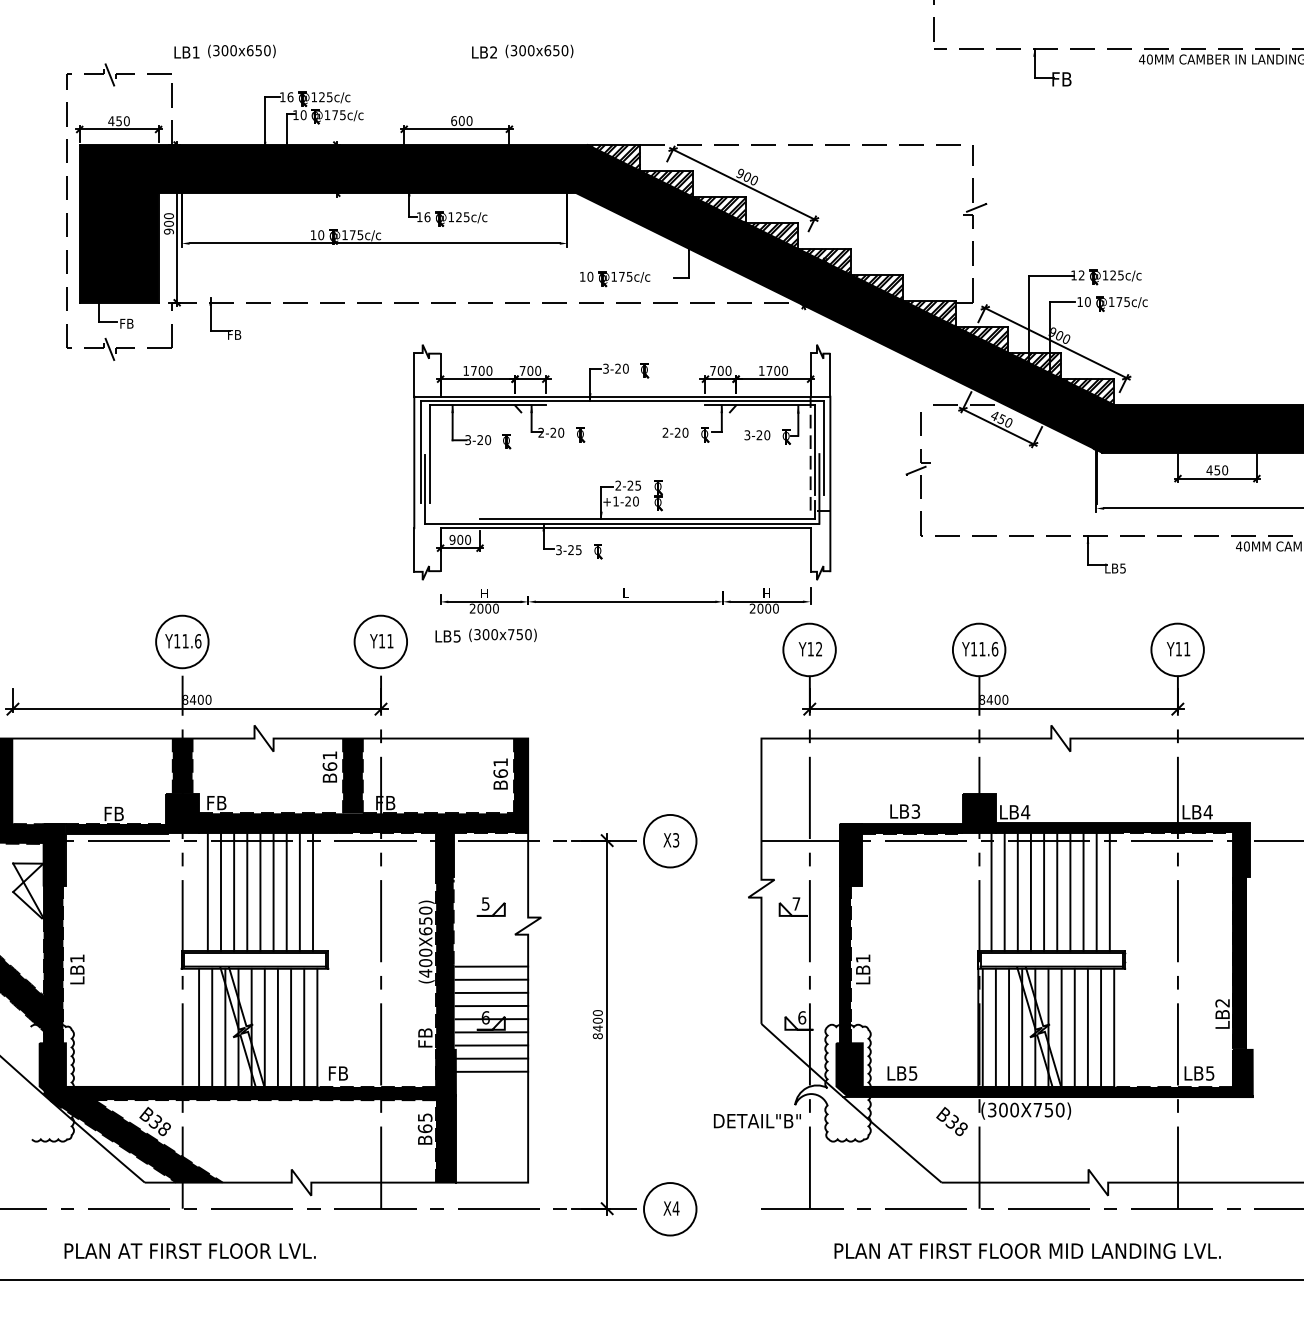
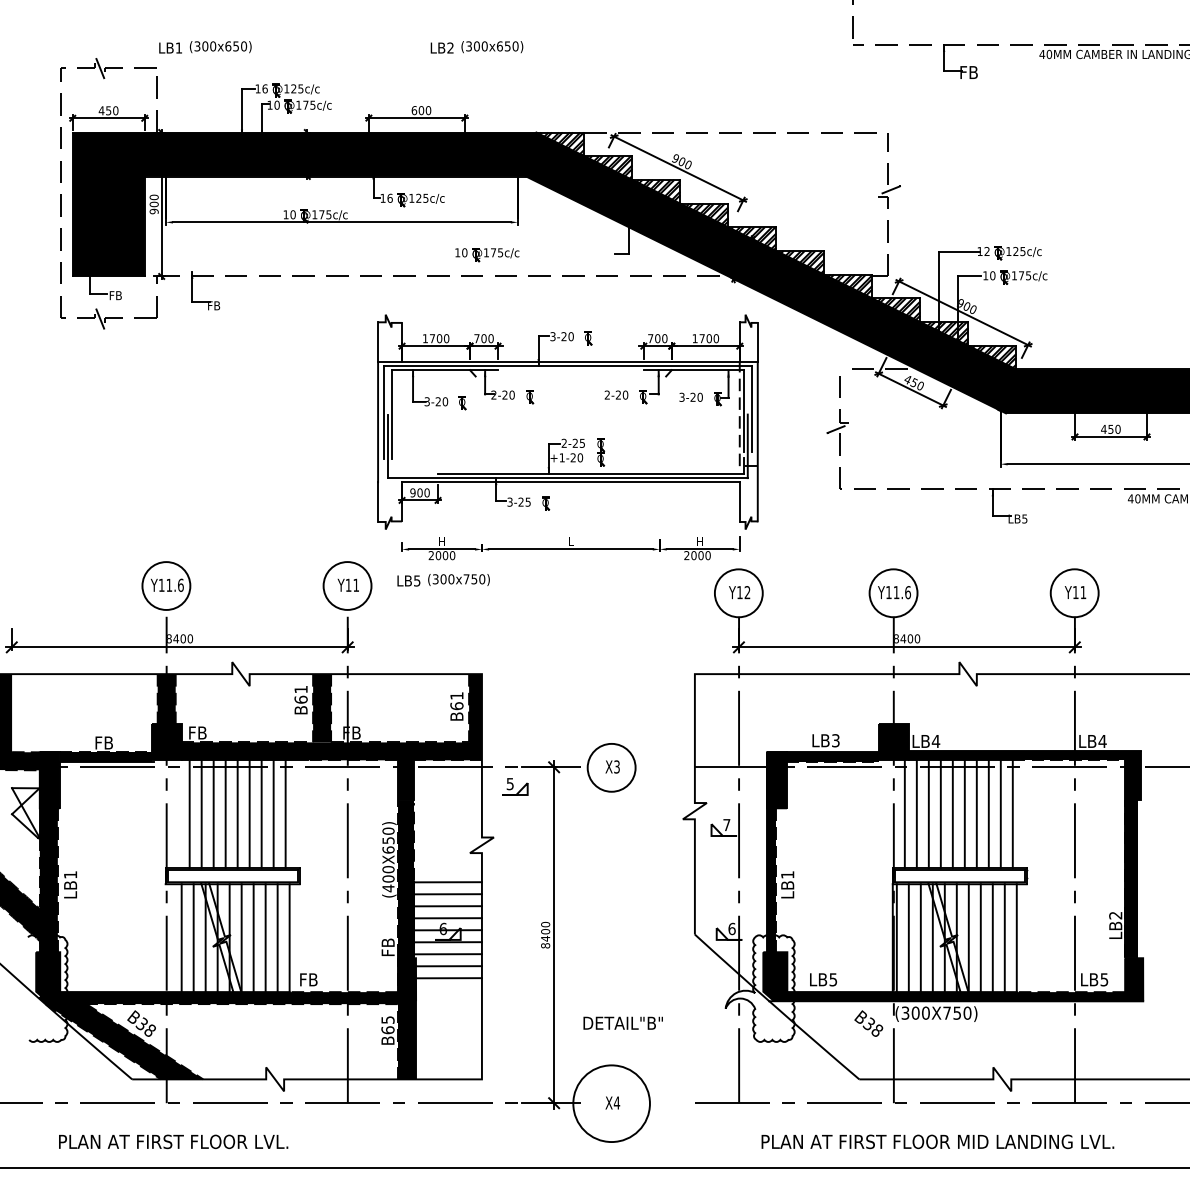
part: (615, 279) -> (487, 255), moved
part: (491, 906) -> (515, 786), moved
text: (756, 1120) -> (622, 1022), moved
circle: (670, 1209) -> (611, 1103), size x1.6

